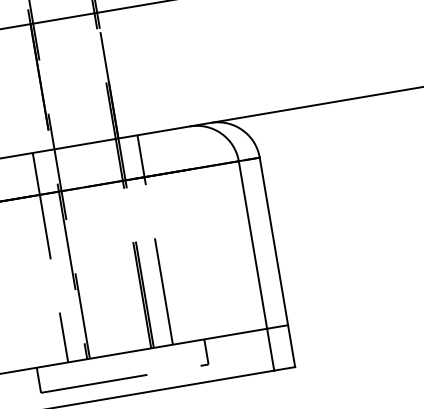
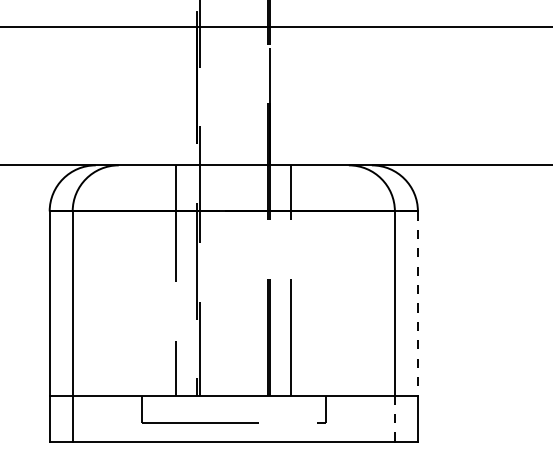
line: (273, 241) -> (417, 303), solid -> dashed
line: (270, 350) -> (394, 419), solid -> dashed

